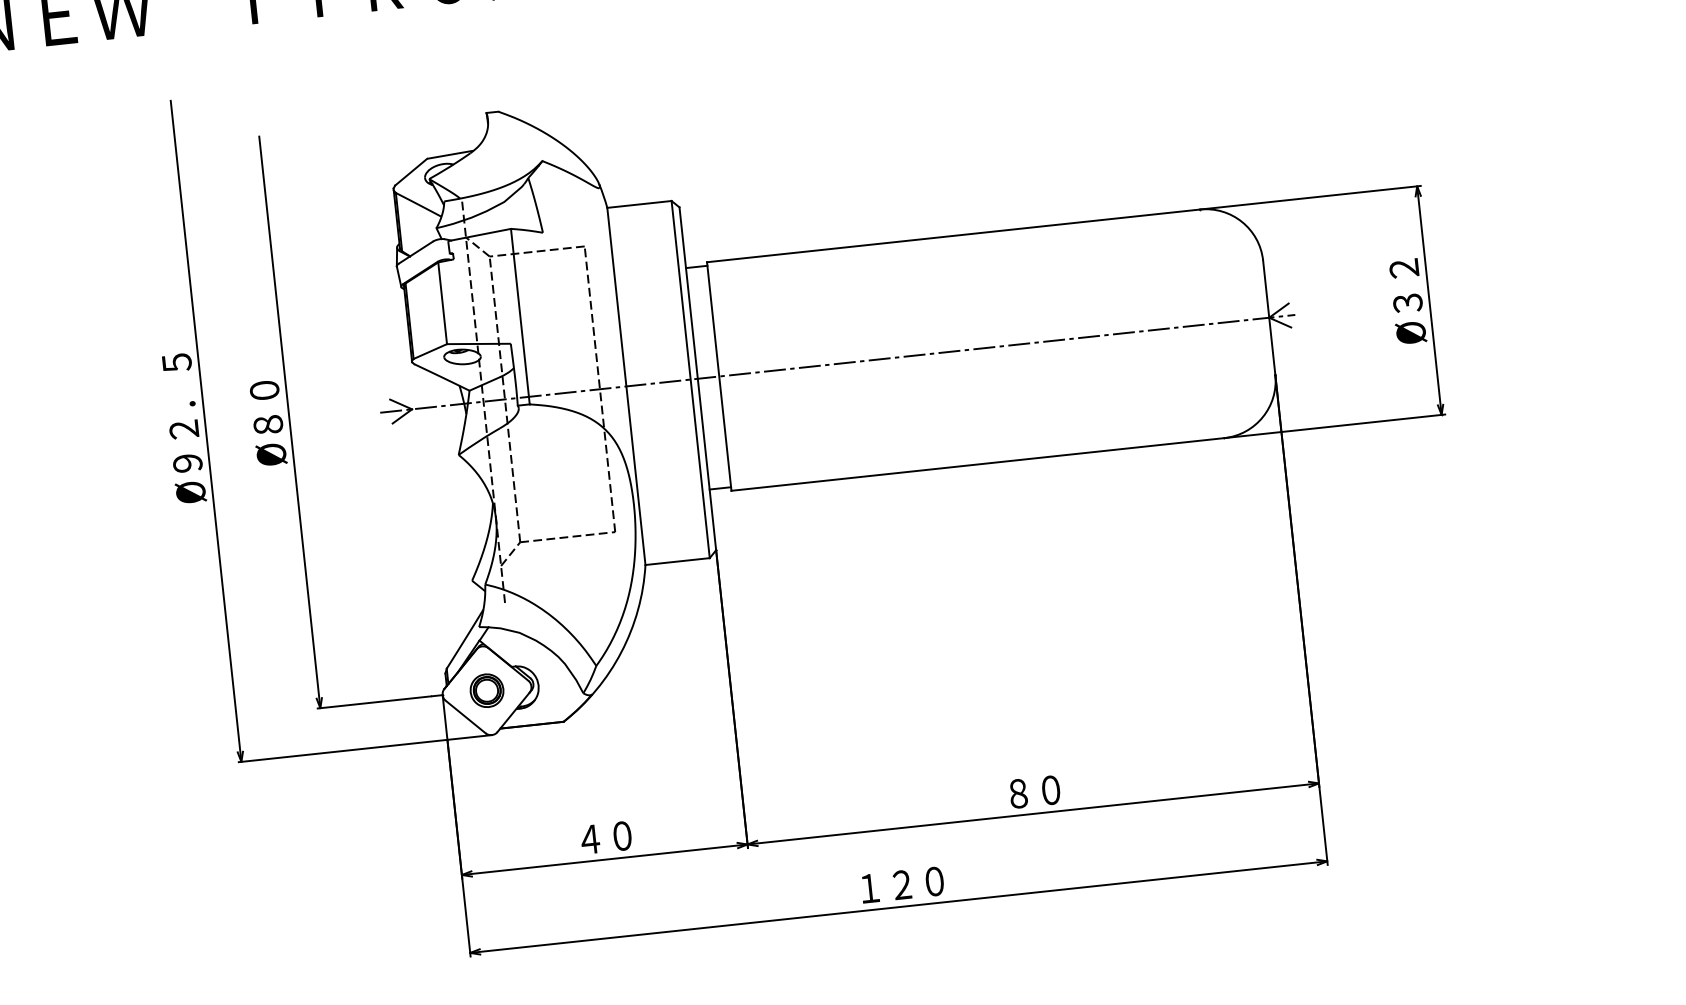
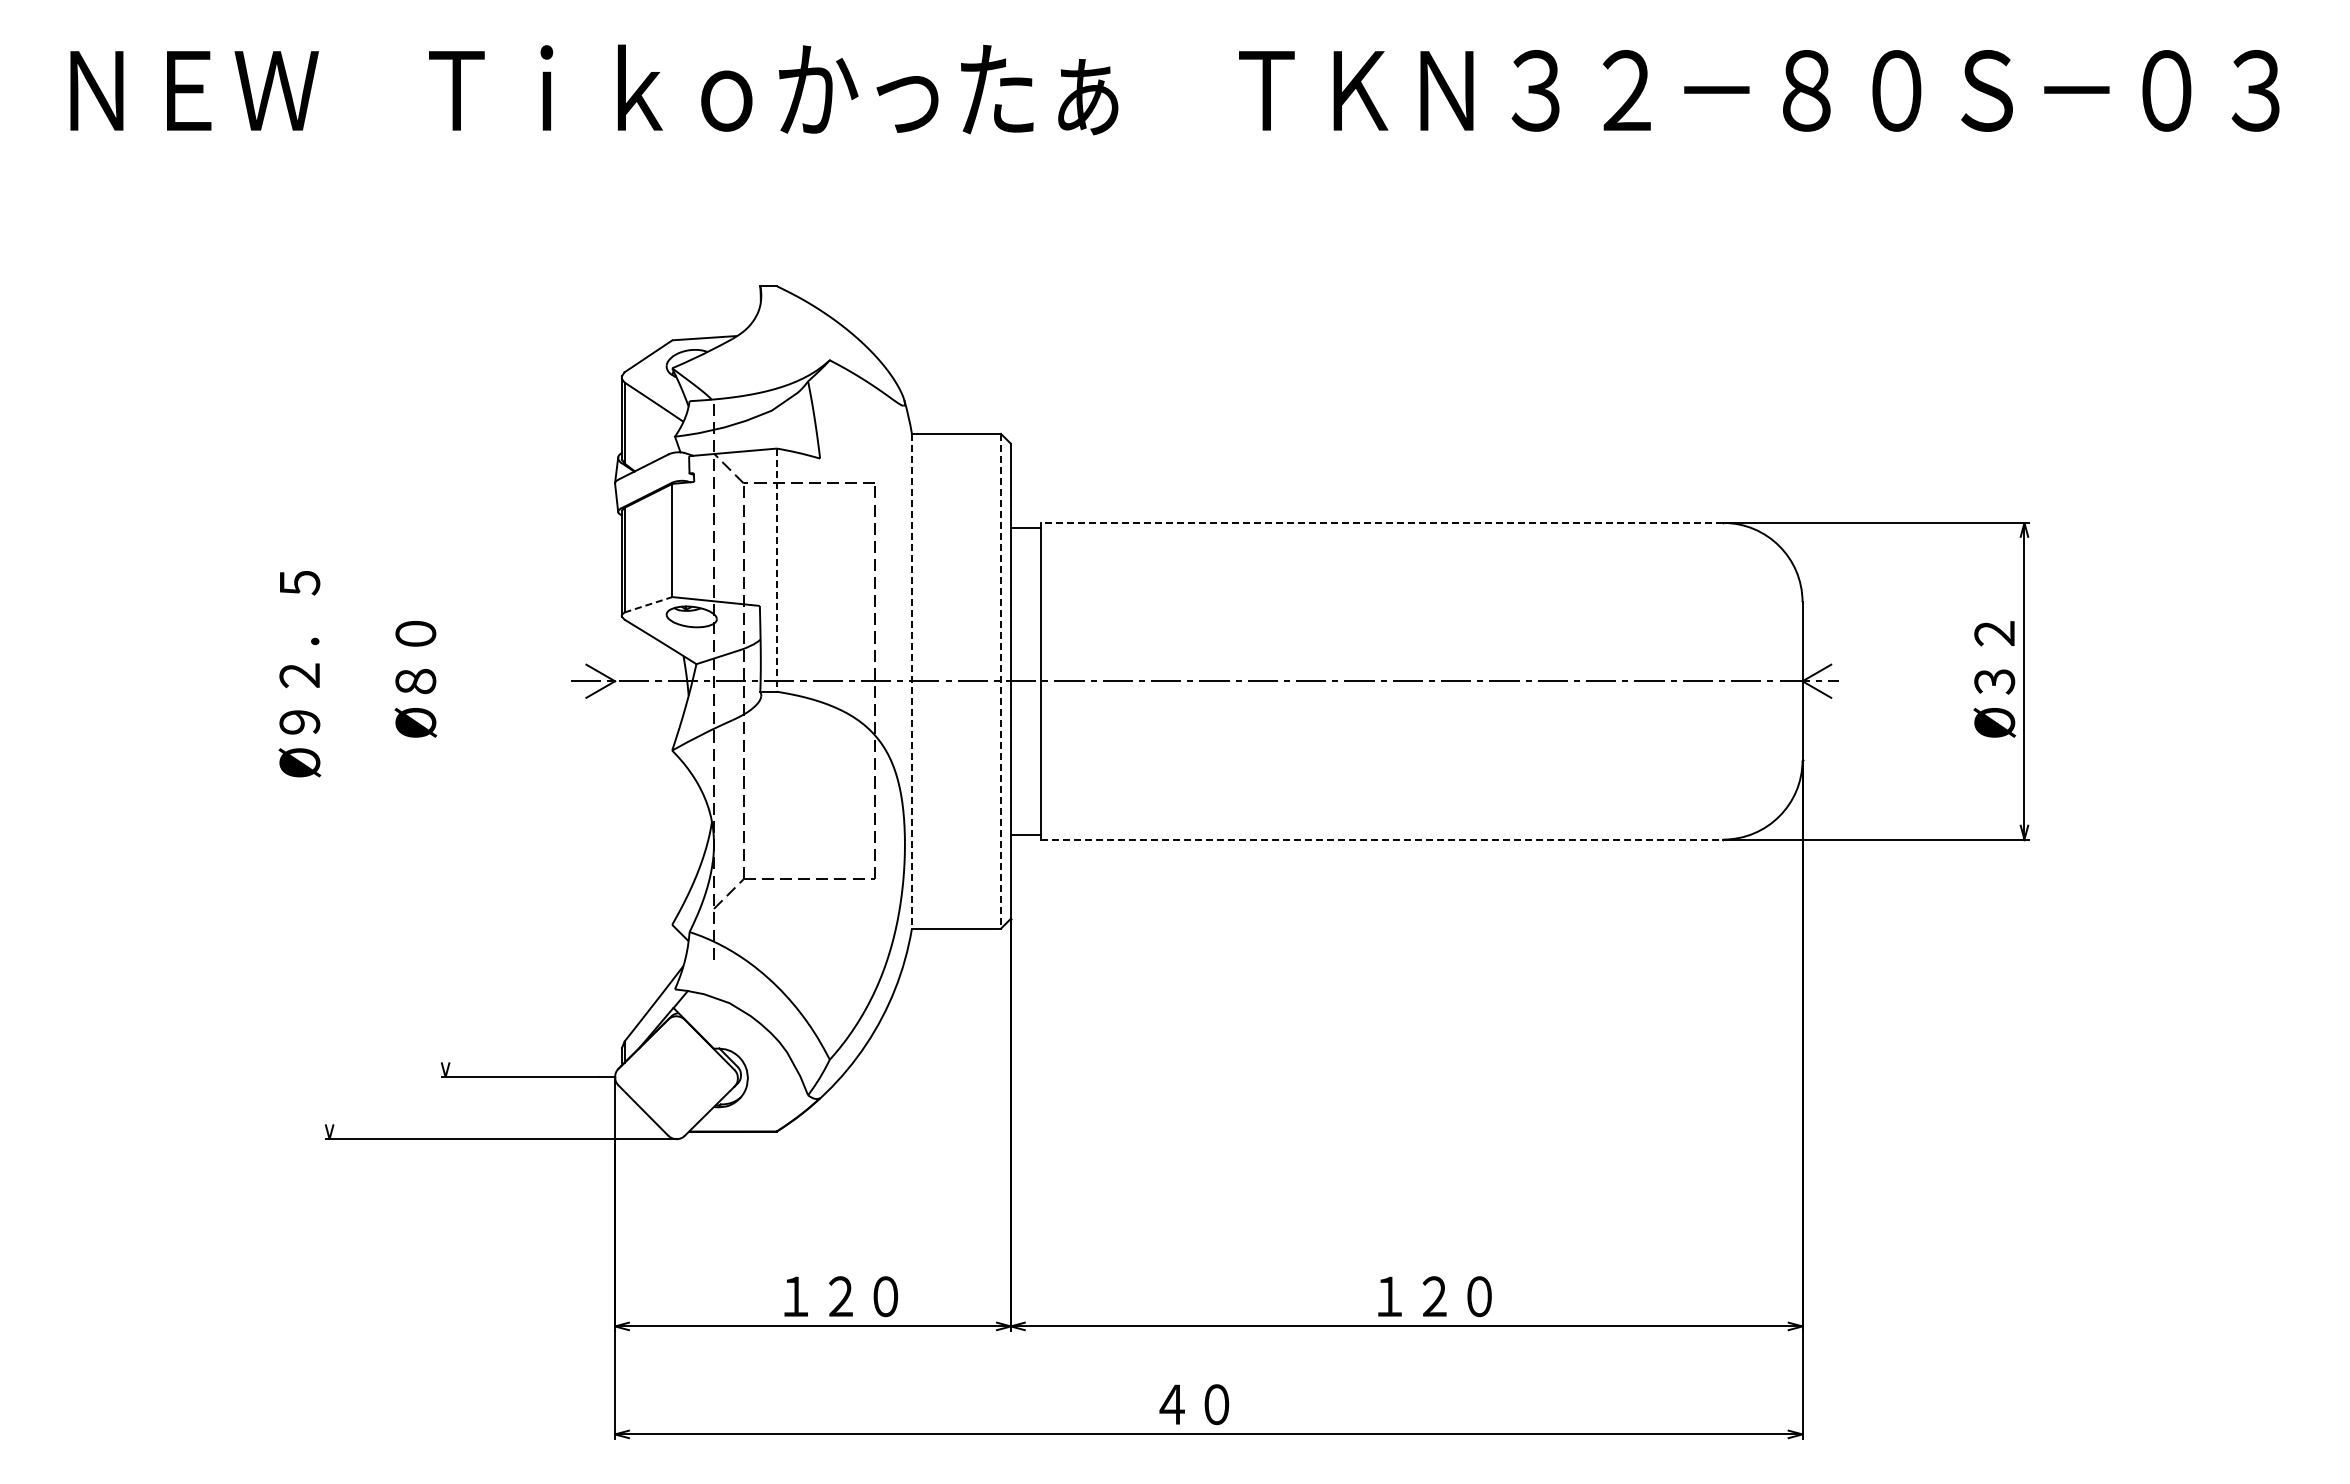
line: (953, 235) -> (1381, 522), solid -> dashed
line: (520, 316) -> (776, 570), solid -> dashed
line: (430, 351) -> (648, 604), solid -> dashed
line: (691, 379) -> (1001, 681), solid -> dashed
line: (626, 386) -> (911, 681), solid -> dashed
line: (289, 422) -> (445, 681), removed
line: (206, 431) -> (329, 681), removed
line: (978, 464) -> (1382, 839), solid -> dashed
part: (487, 690) -> (676, 1077), removed
text: (1051, 790) -> (1434, 1296), ８０ -> １２０
text: (622, 836) -> (840, 1296), ４０ -> １２０
text: (902, 884) -> (1216, 1404), １２０ -> ４０

